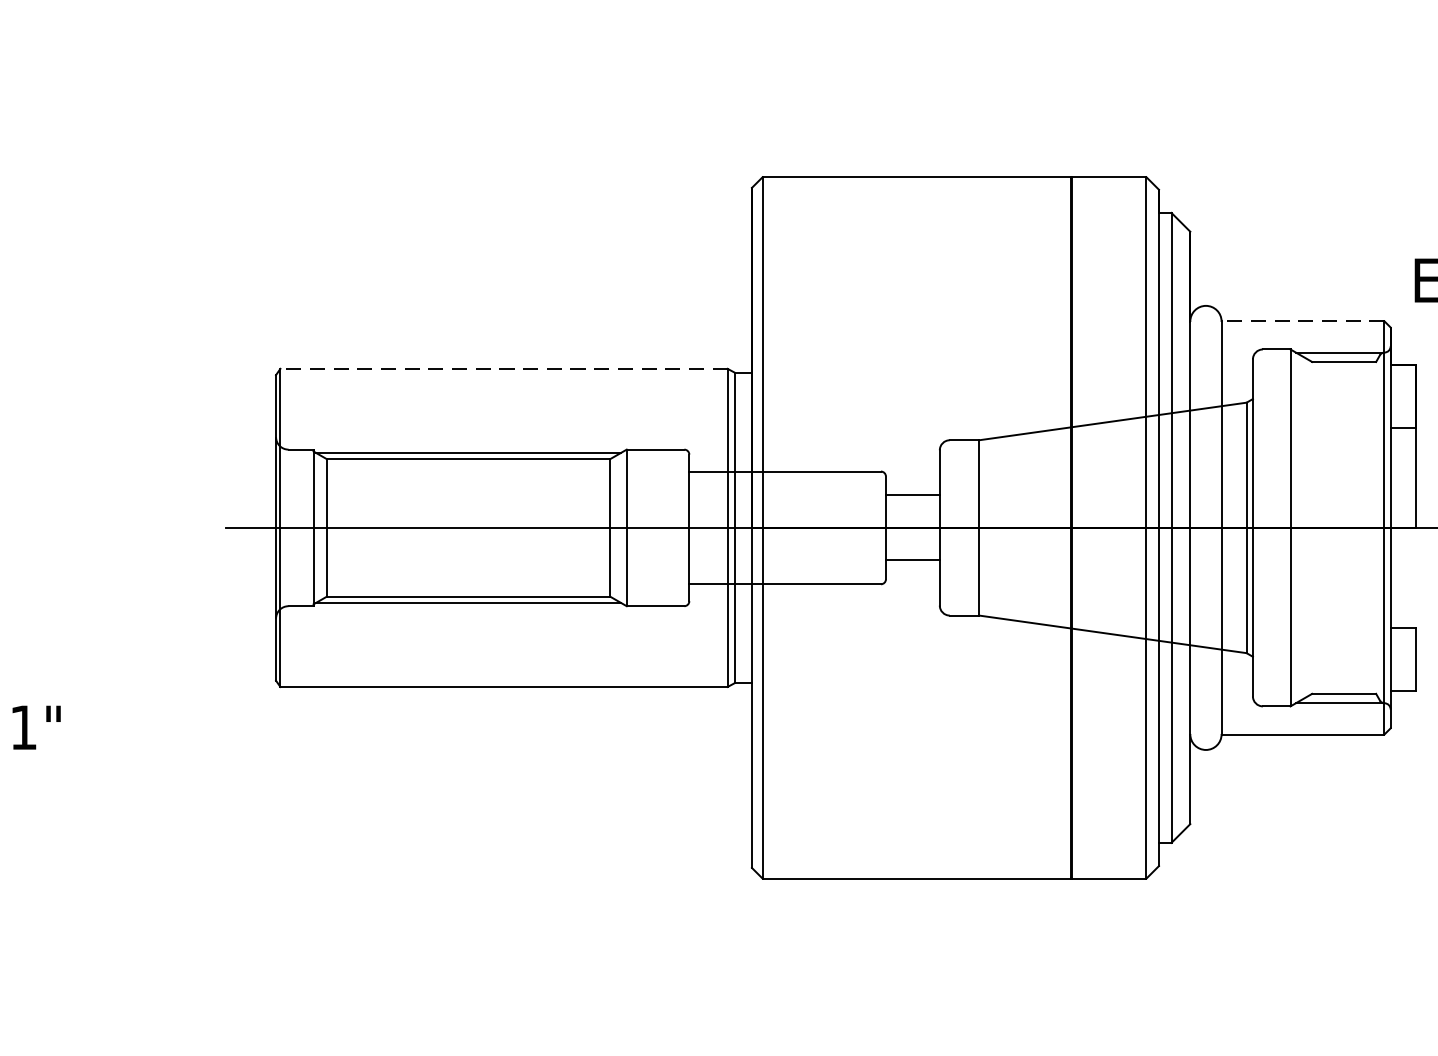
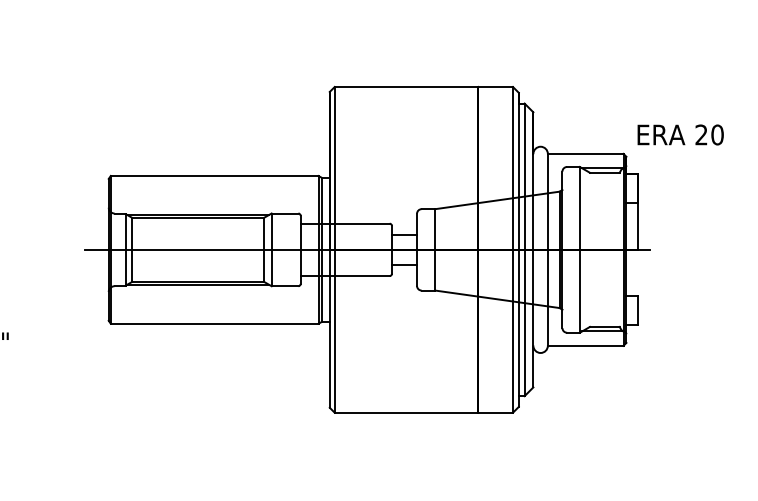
line: (1302, 320) -> (585, 153), dashed -> solid
line: (503, 369) -> (214, 176), dashed -> solid

